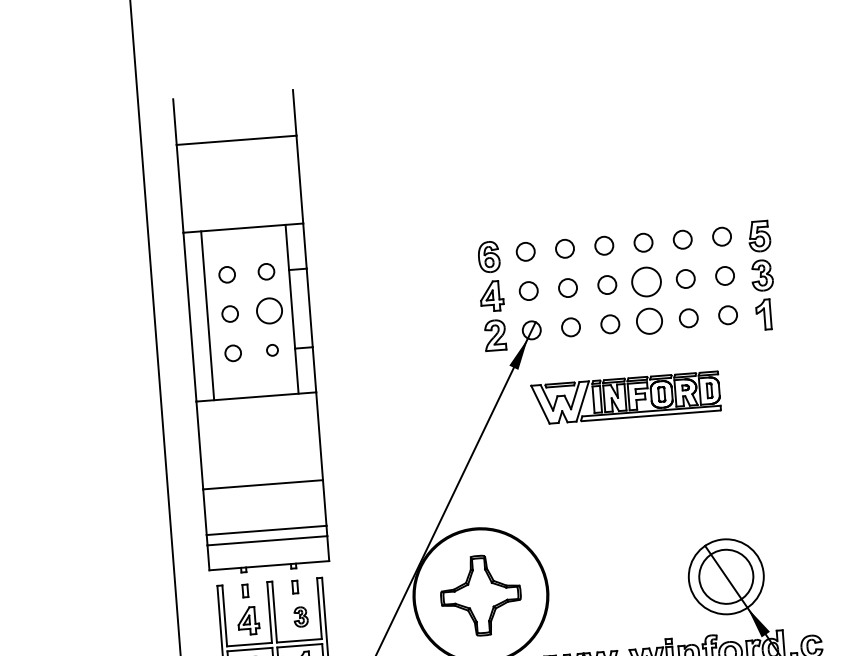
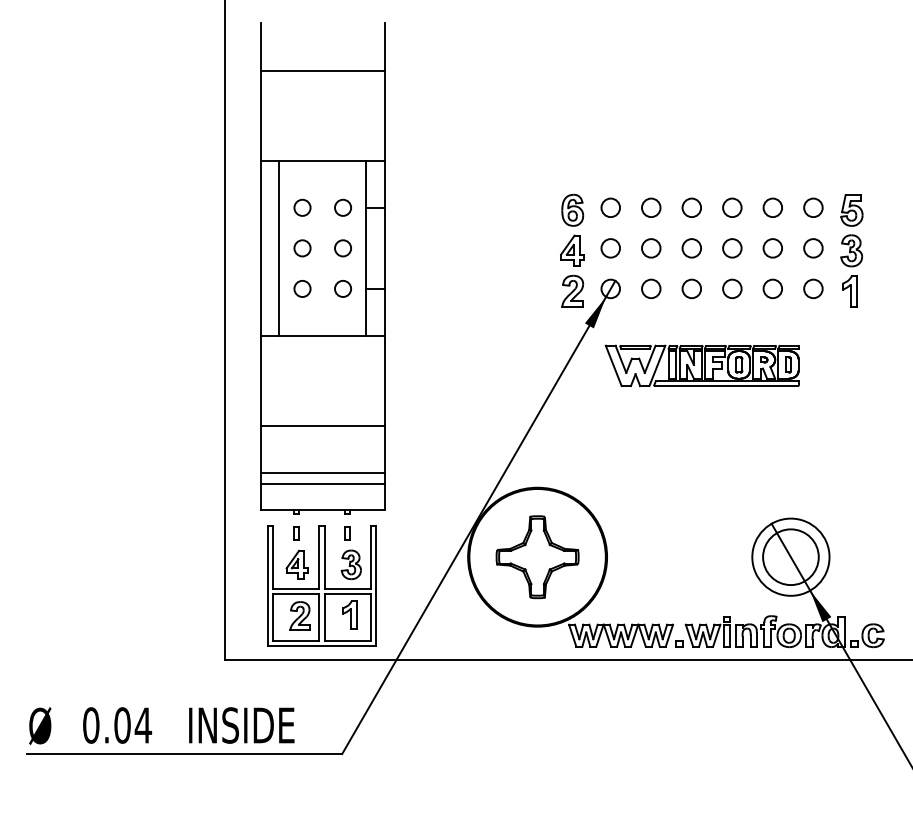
circle: (646, 282) -> (732, 248), size x0.62
circle: (268, 311) -> (342, 248), size x0.62
circle: (649, 320) -> (732, 288), size x0.71
circle: (271, 349) -> (342, 288), size x1.43
part: (300, 616) -> (350, 564), size x1.43

